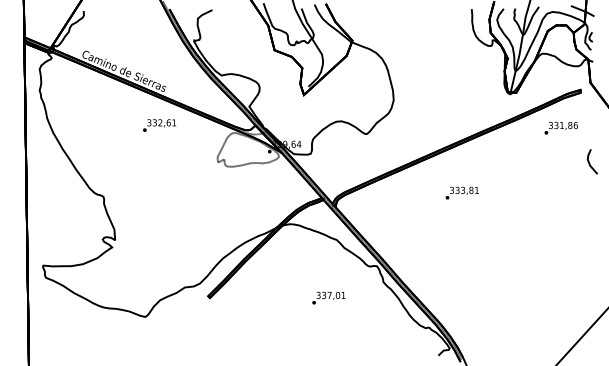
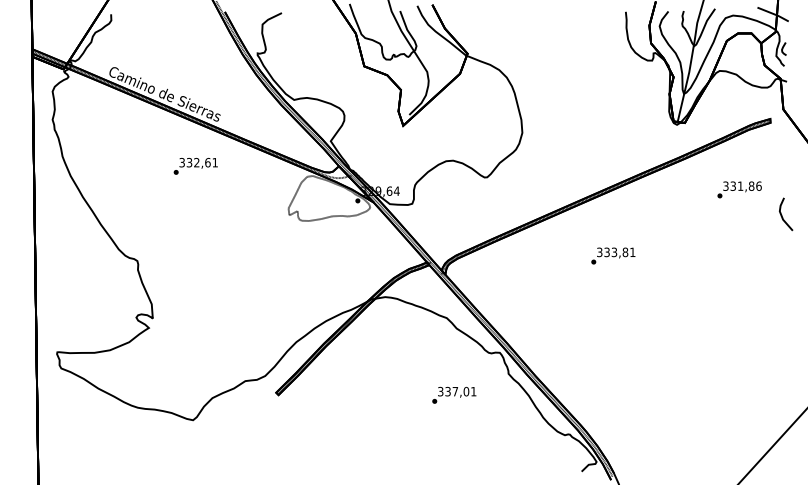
text: (159, 125) -> (195, 166), moved
text: (561, 127) -> (739, 189), moved
text: (328, 297) -> (454, 394), moved

